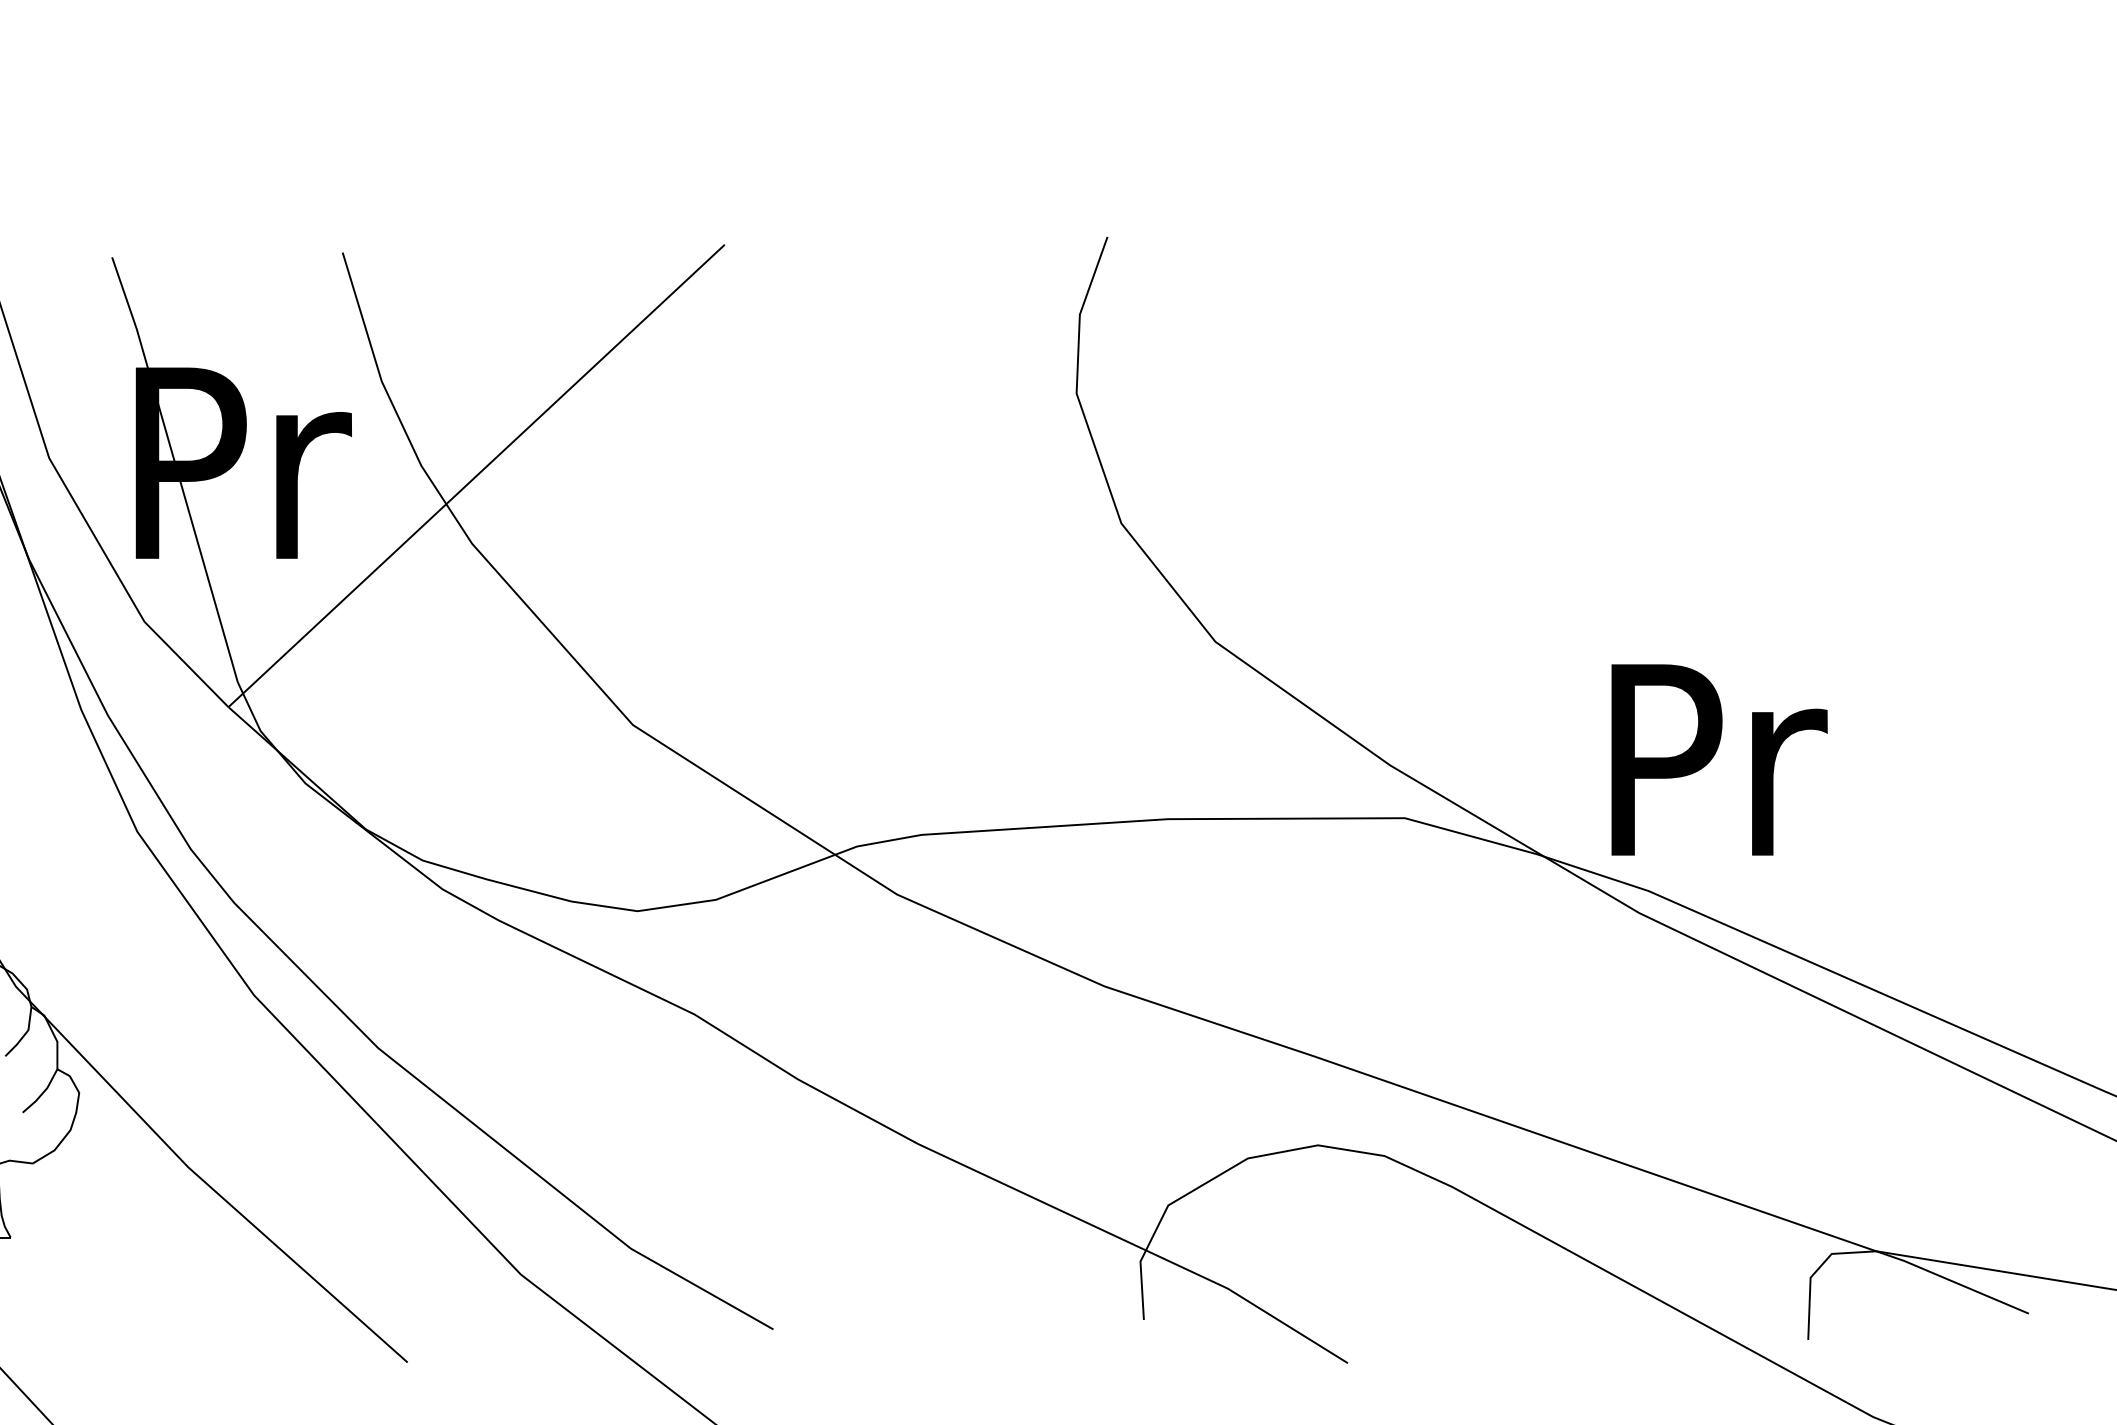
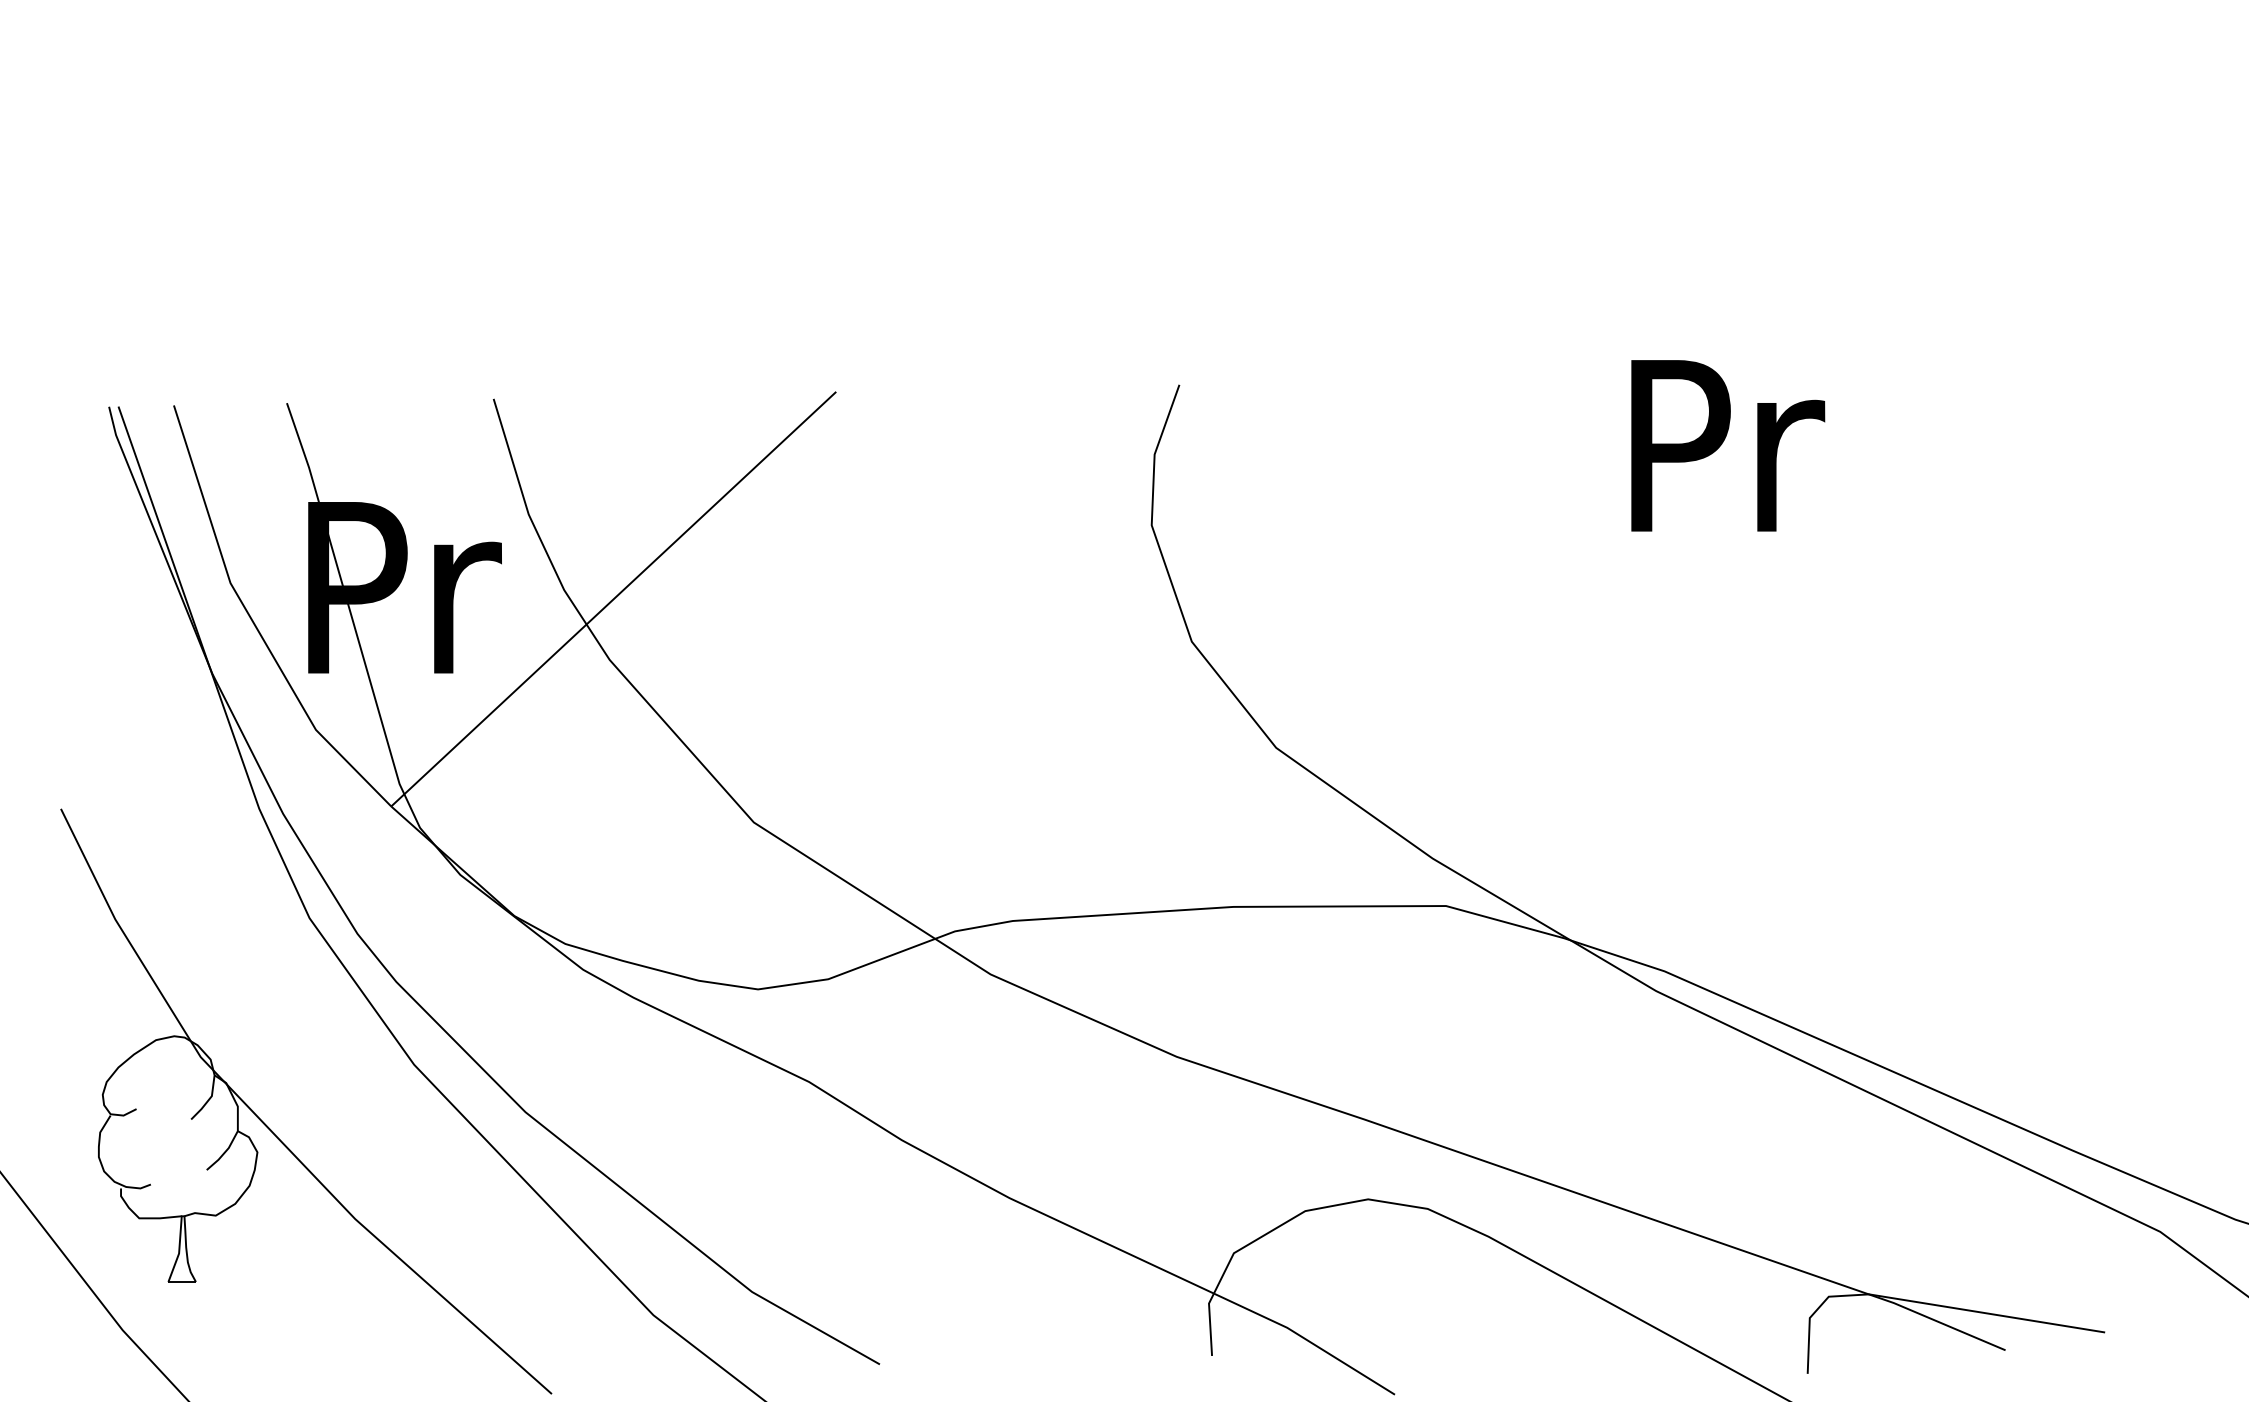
text: (1719, 759) -> (1728, 445), moved

